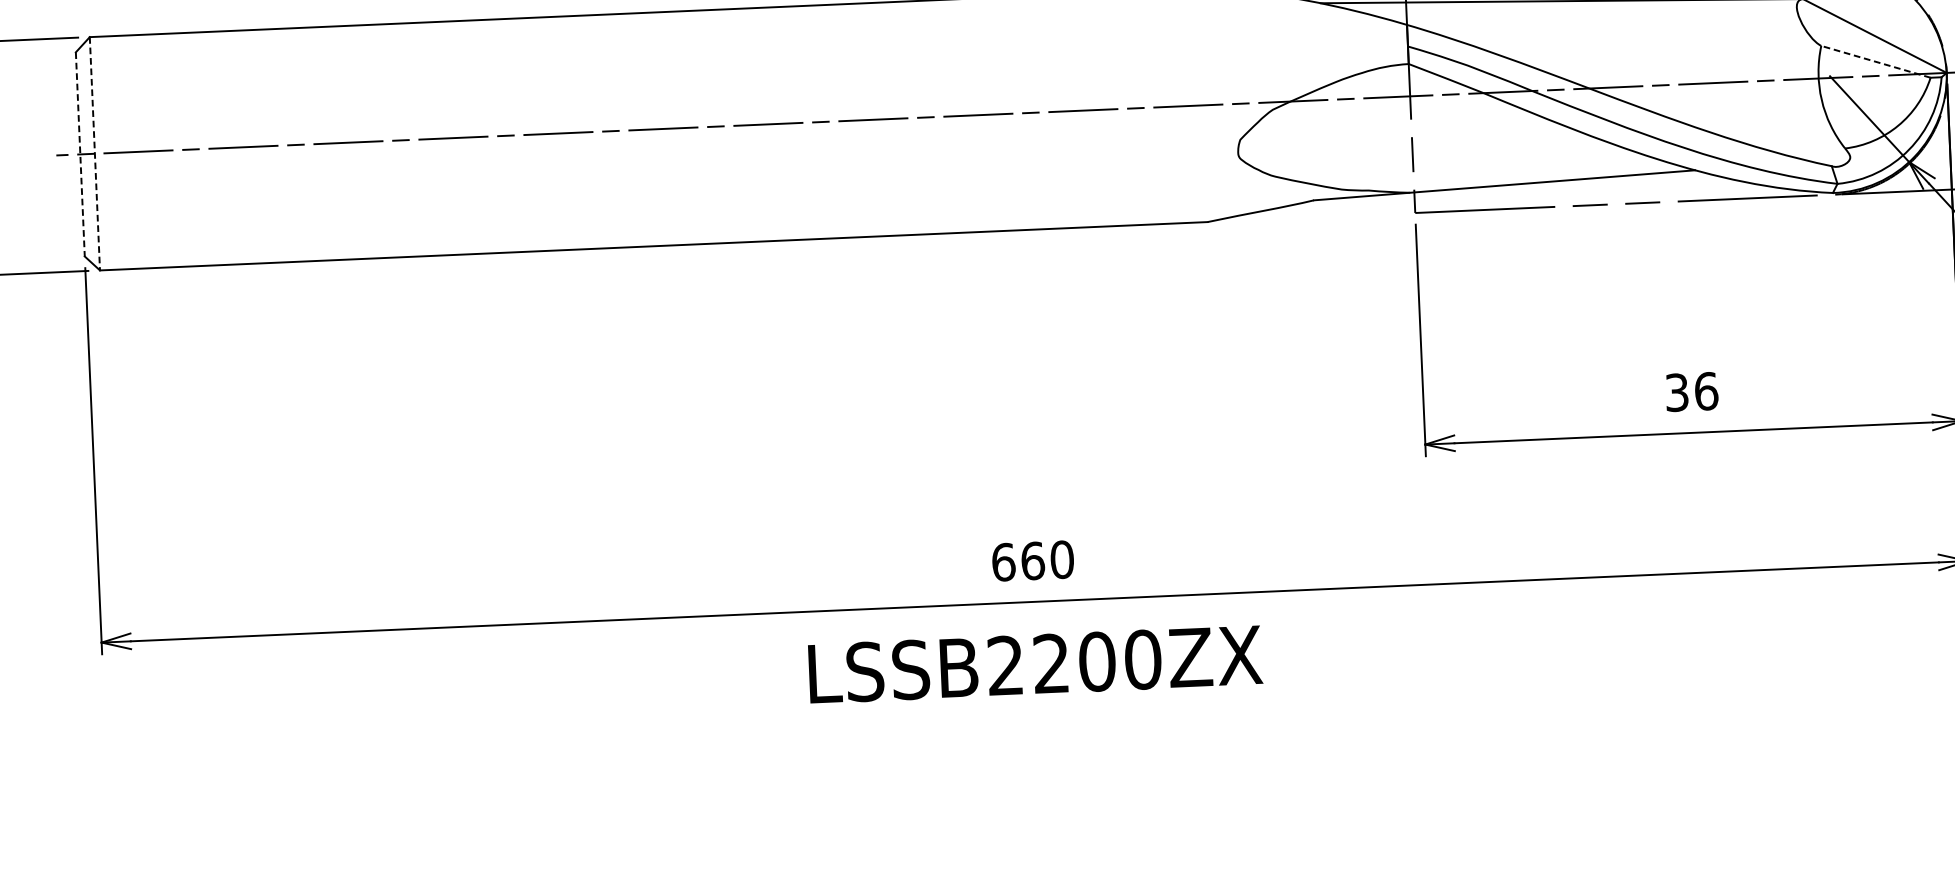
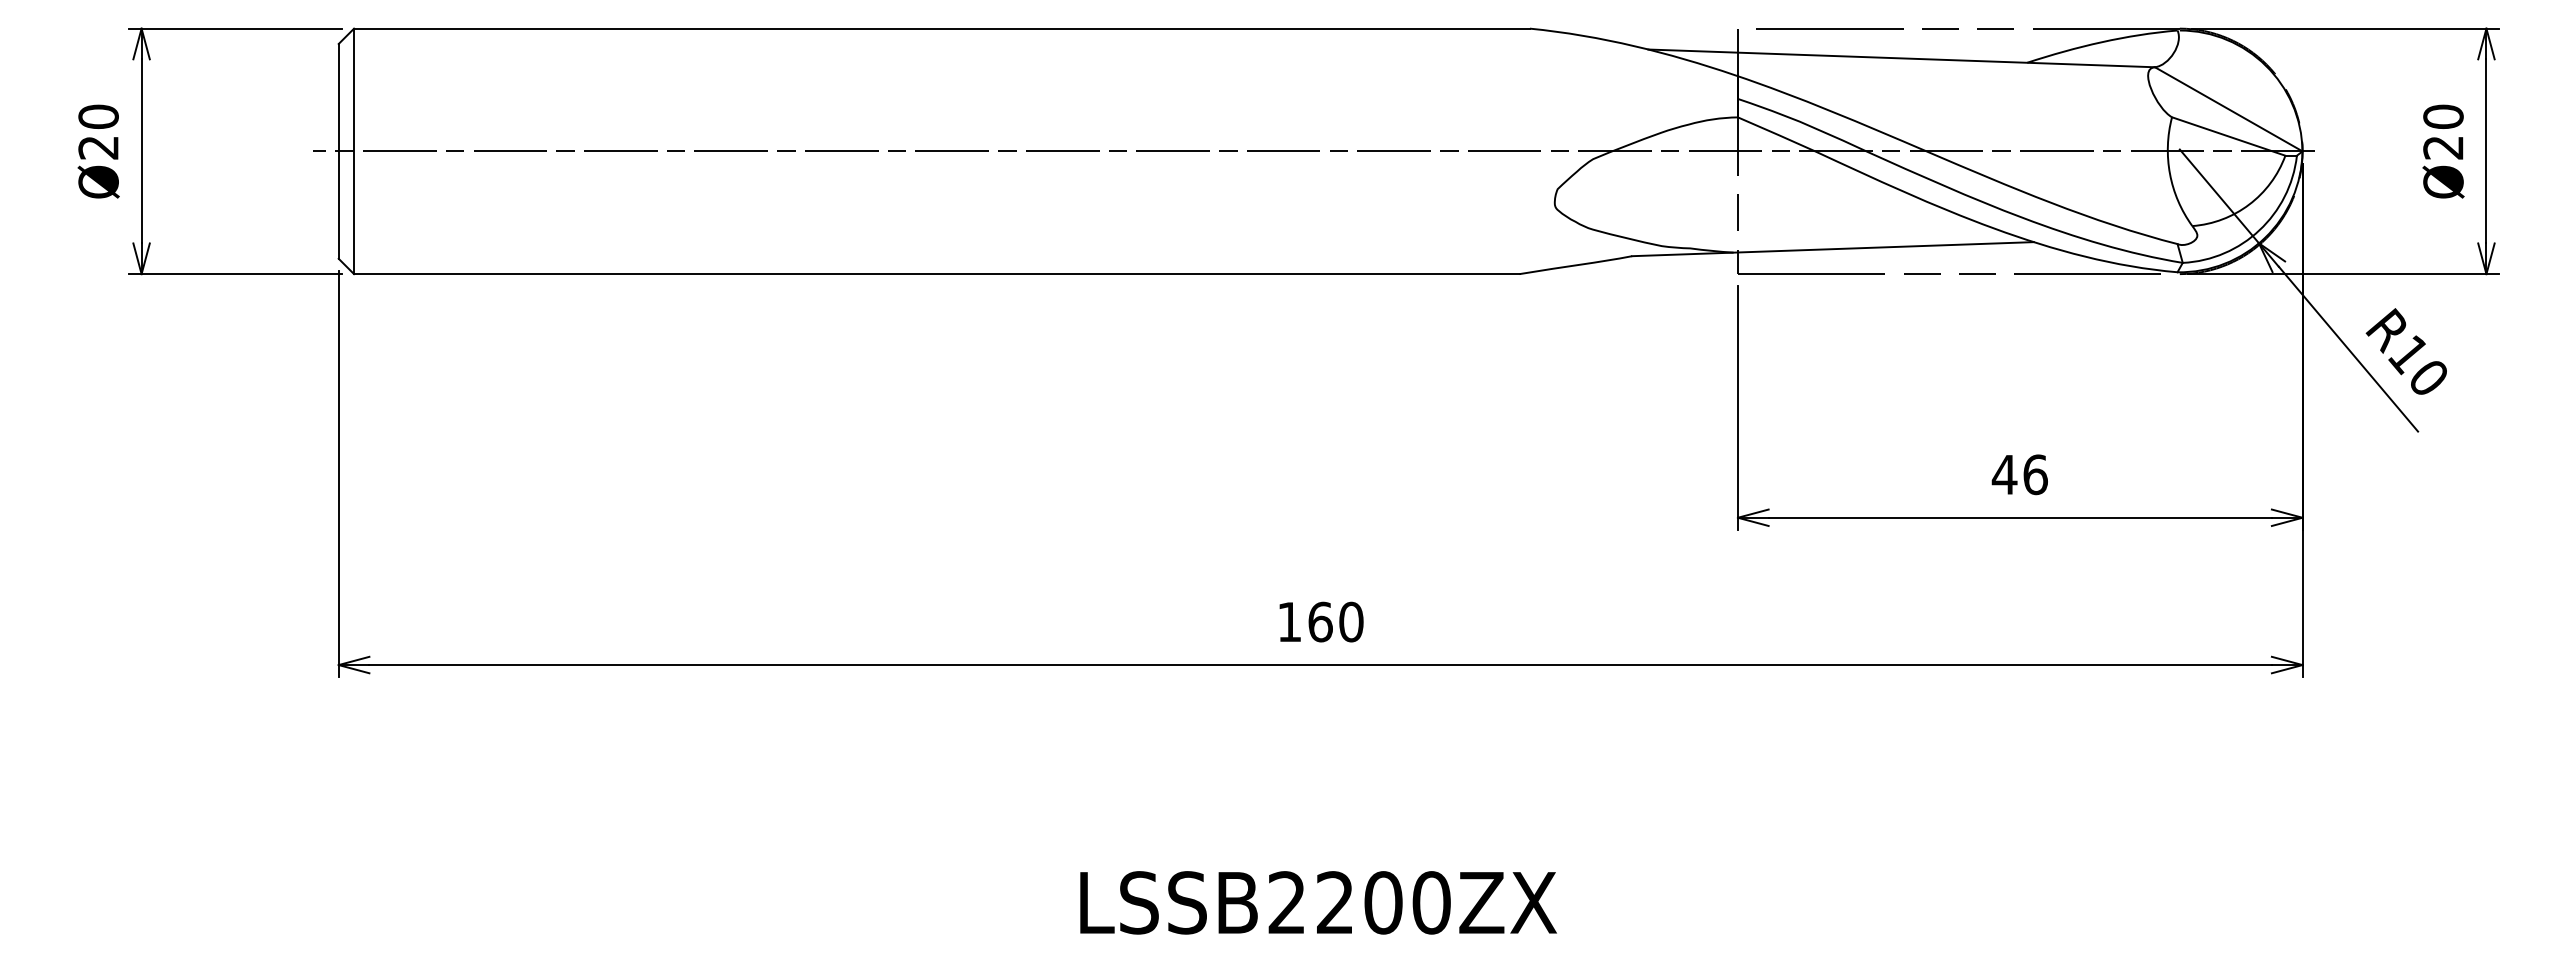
line: (1875, 61) -> (2228, 136), dashed -> solid
line: (95, 153) -> (354, 151), dashed -> solid
line: (80, 154) -> (338, 151), dashed -> solid
text: (1676, 392) -> (2004, 474), 36 -> 46
text: (1003, 561) -> (1289, 621), 660 -> 160
text: (1035, 664) -> (1318, 902), moved

